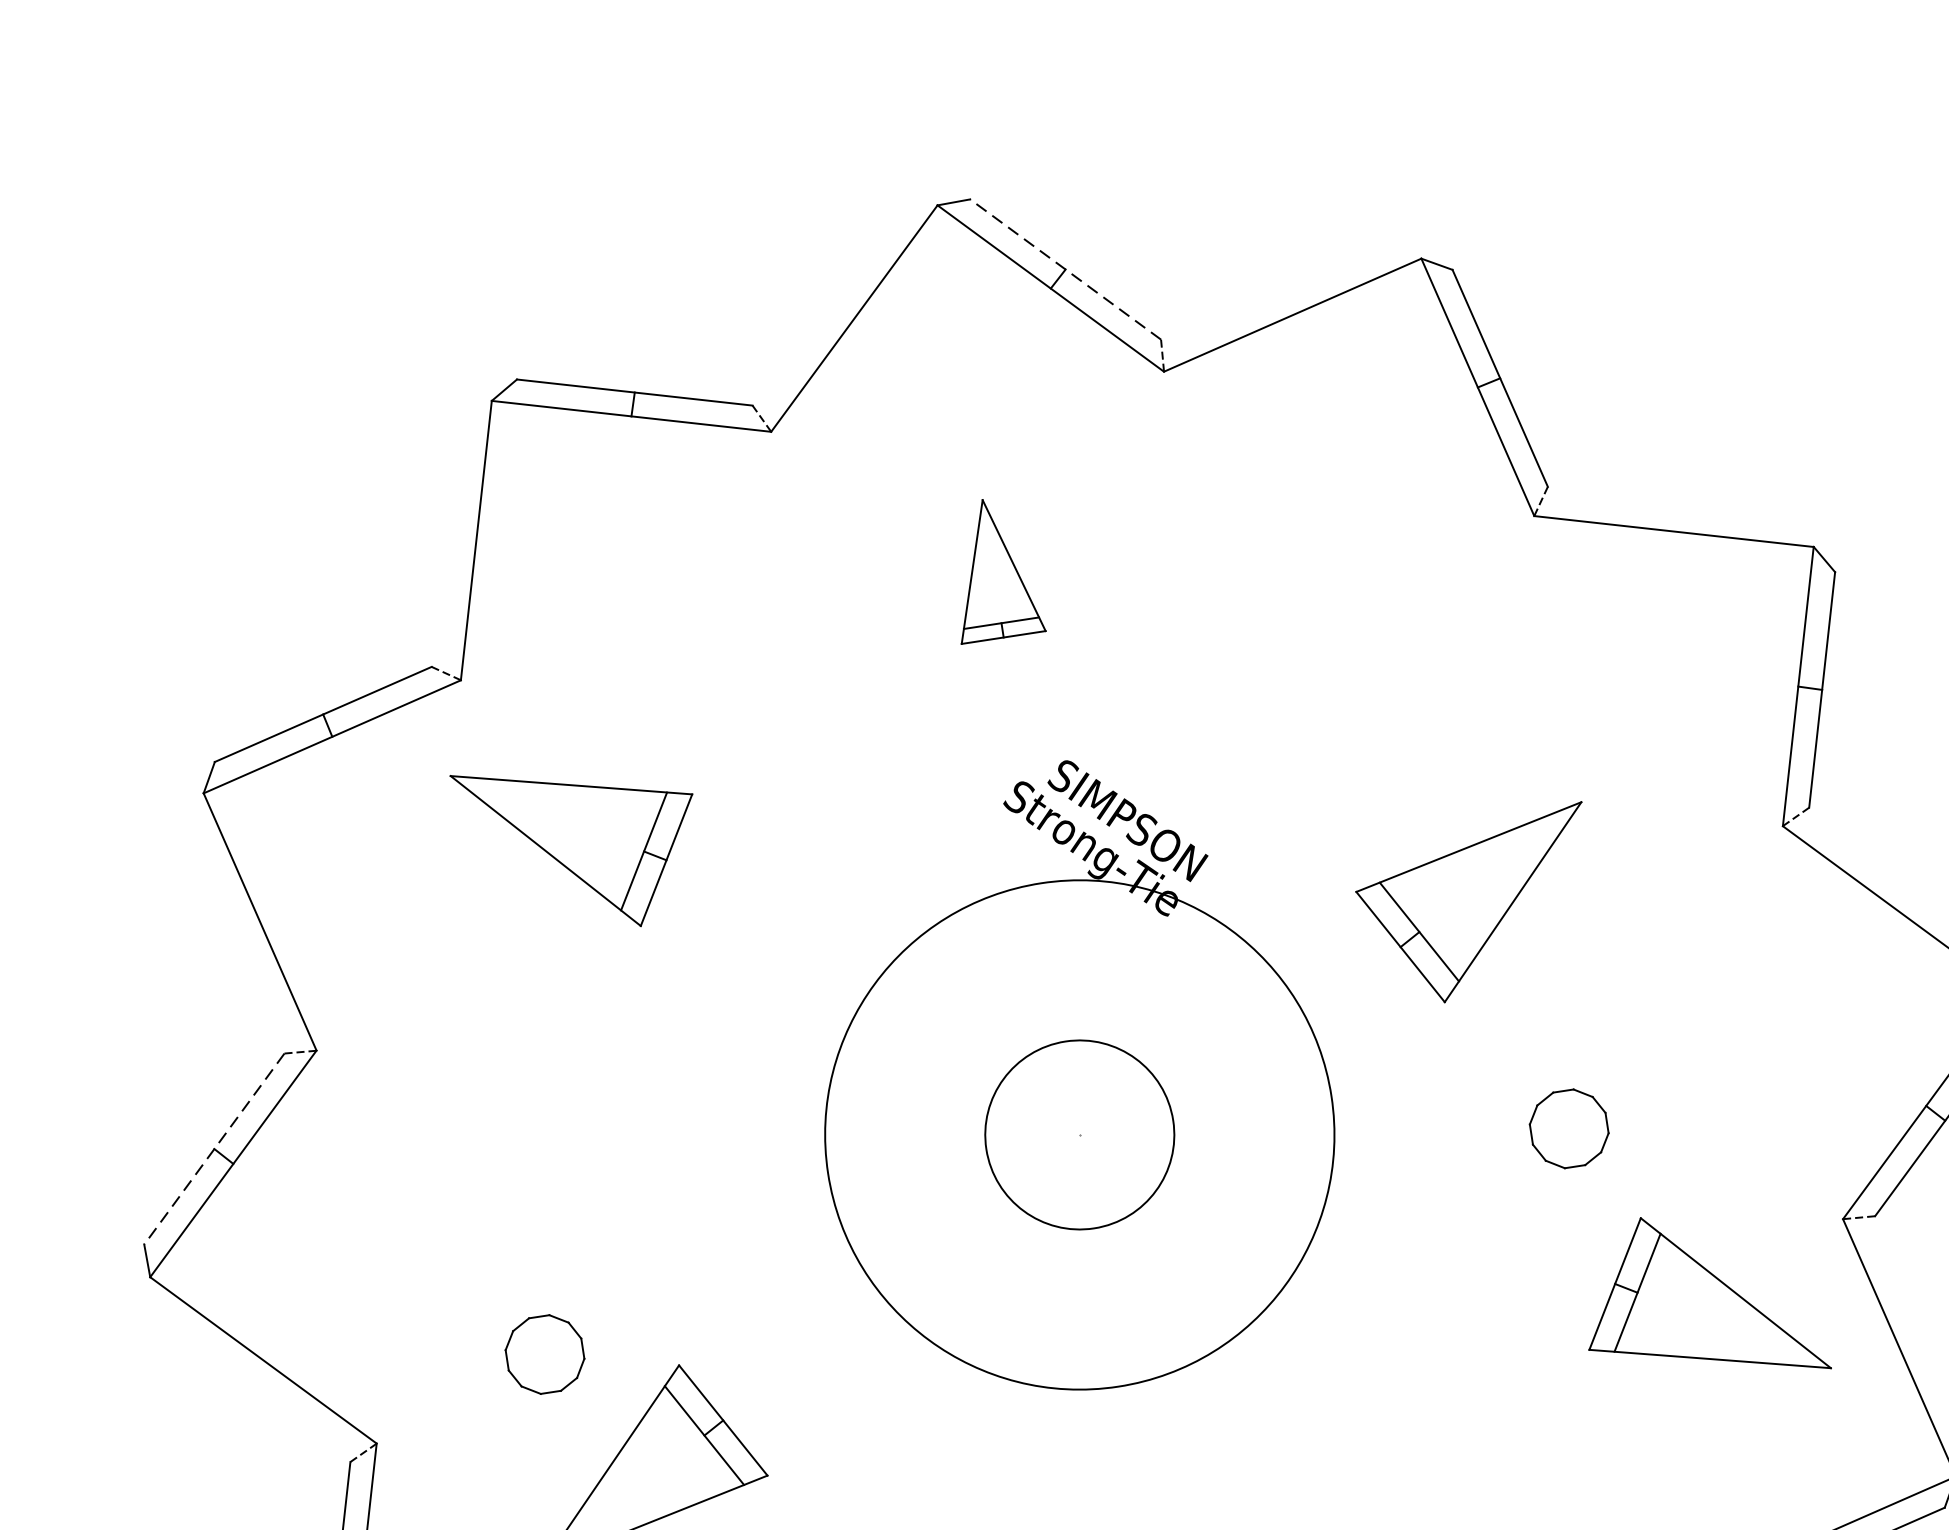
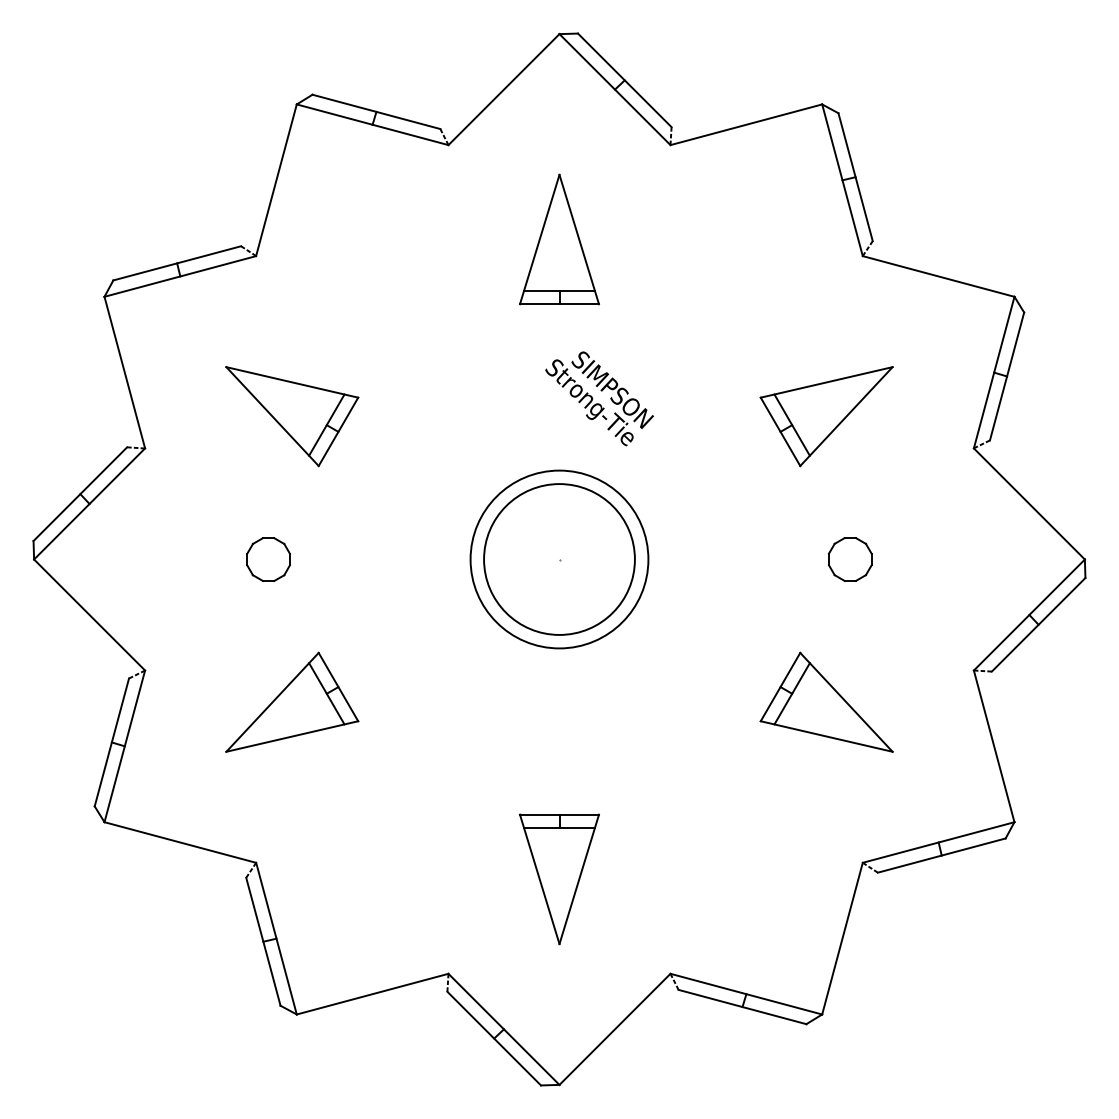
line: (1065, 269) -> (624, 80), dashed -> solid
part: (993, 568) -> (559, 239), size x1.67
part: (581, 845) -> (292, 416), moved
part: (1477, 907) -> (826, 416), moved
part: (1569, 1128) -> (850, 559), moved
circle: (1079, 1134) -> (559, 559), size x0.62
circle: (1079, 1134) -> (559, 559), size x1.43
line: (214, 1149) -> (80, 494), dashed -> solid
part: (1700, 1297) -> (826, 701), moved
part: (544, 1354) -> (268, 559), moved

